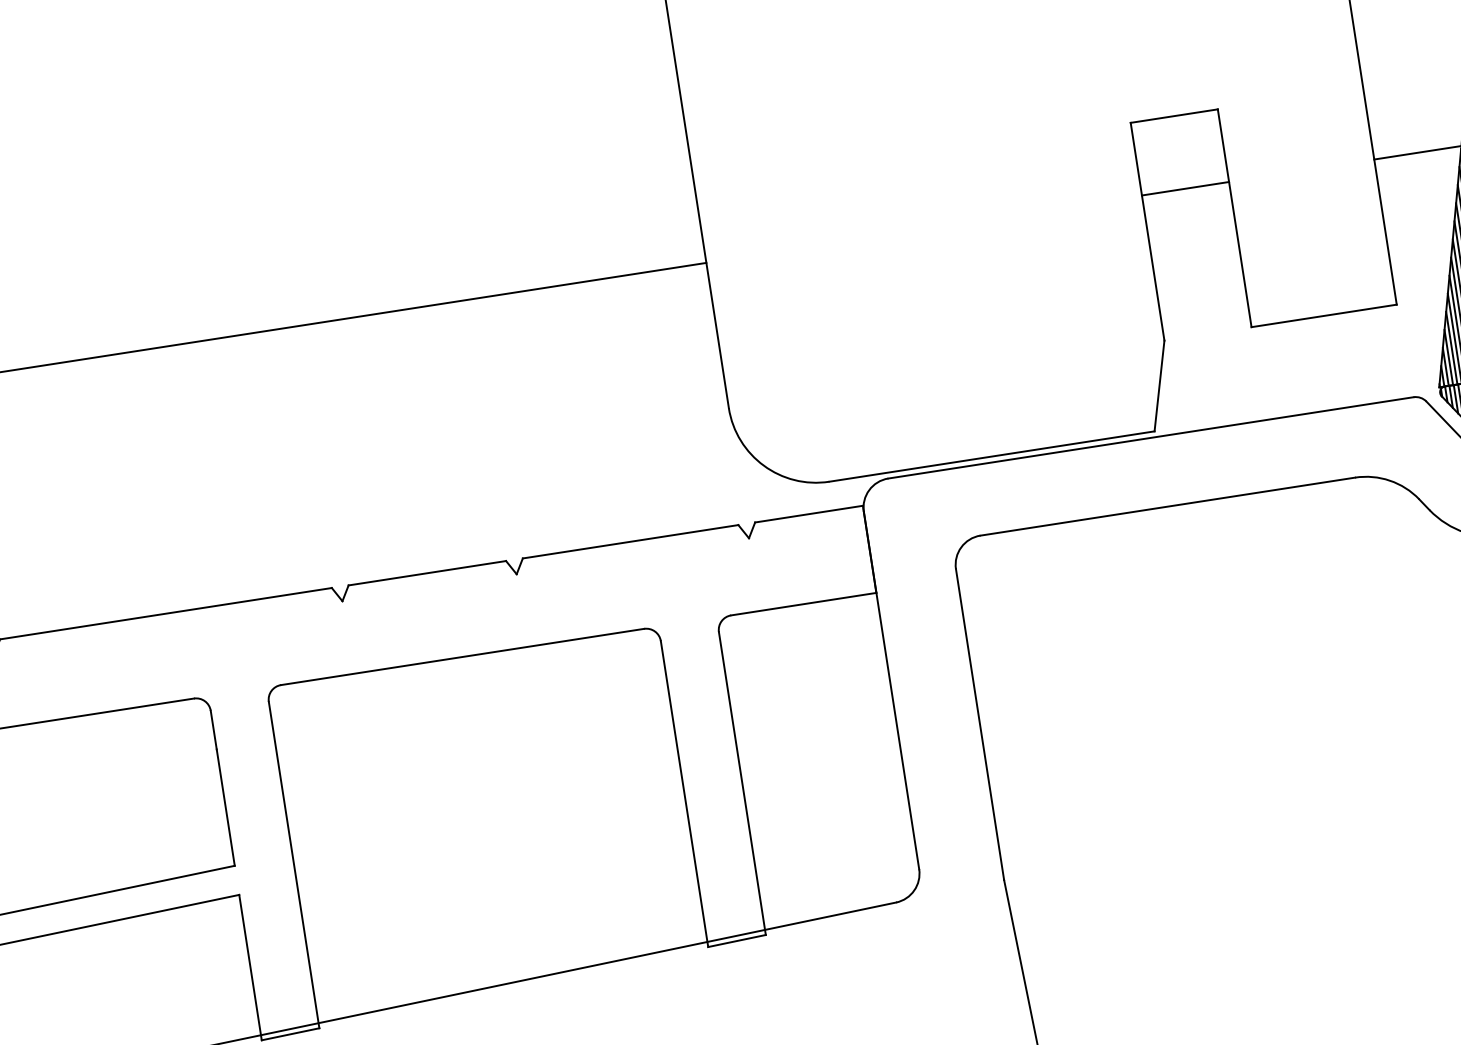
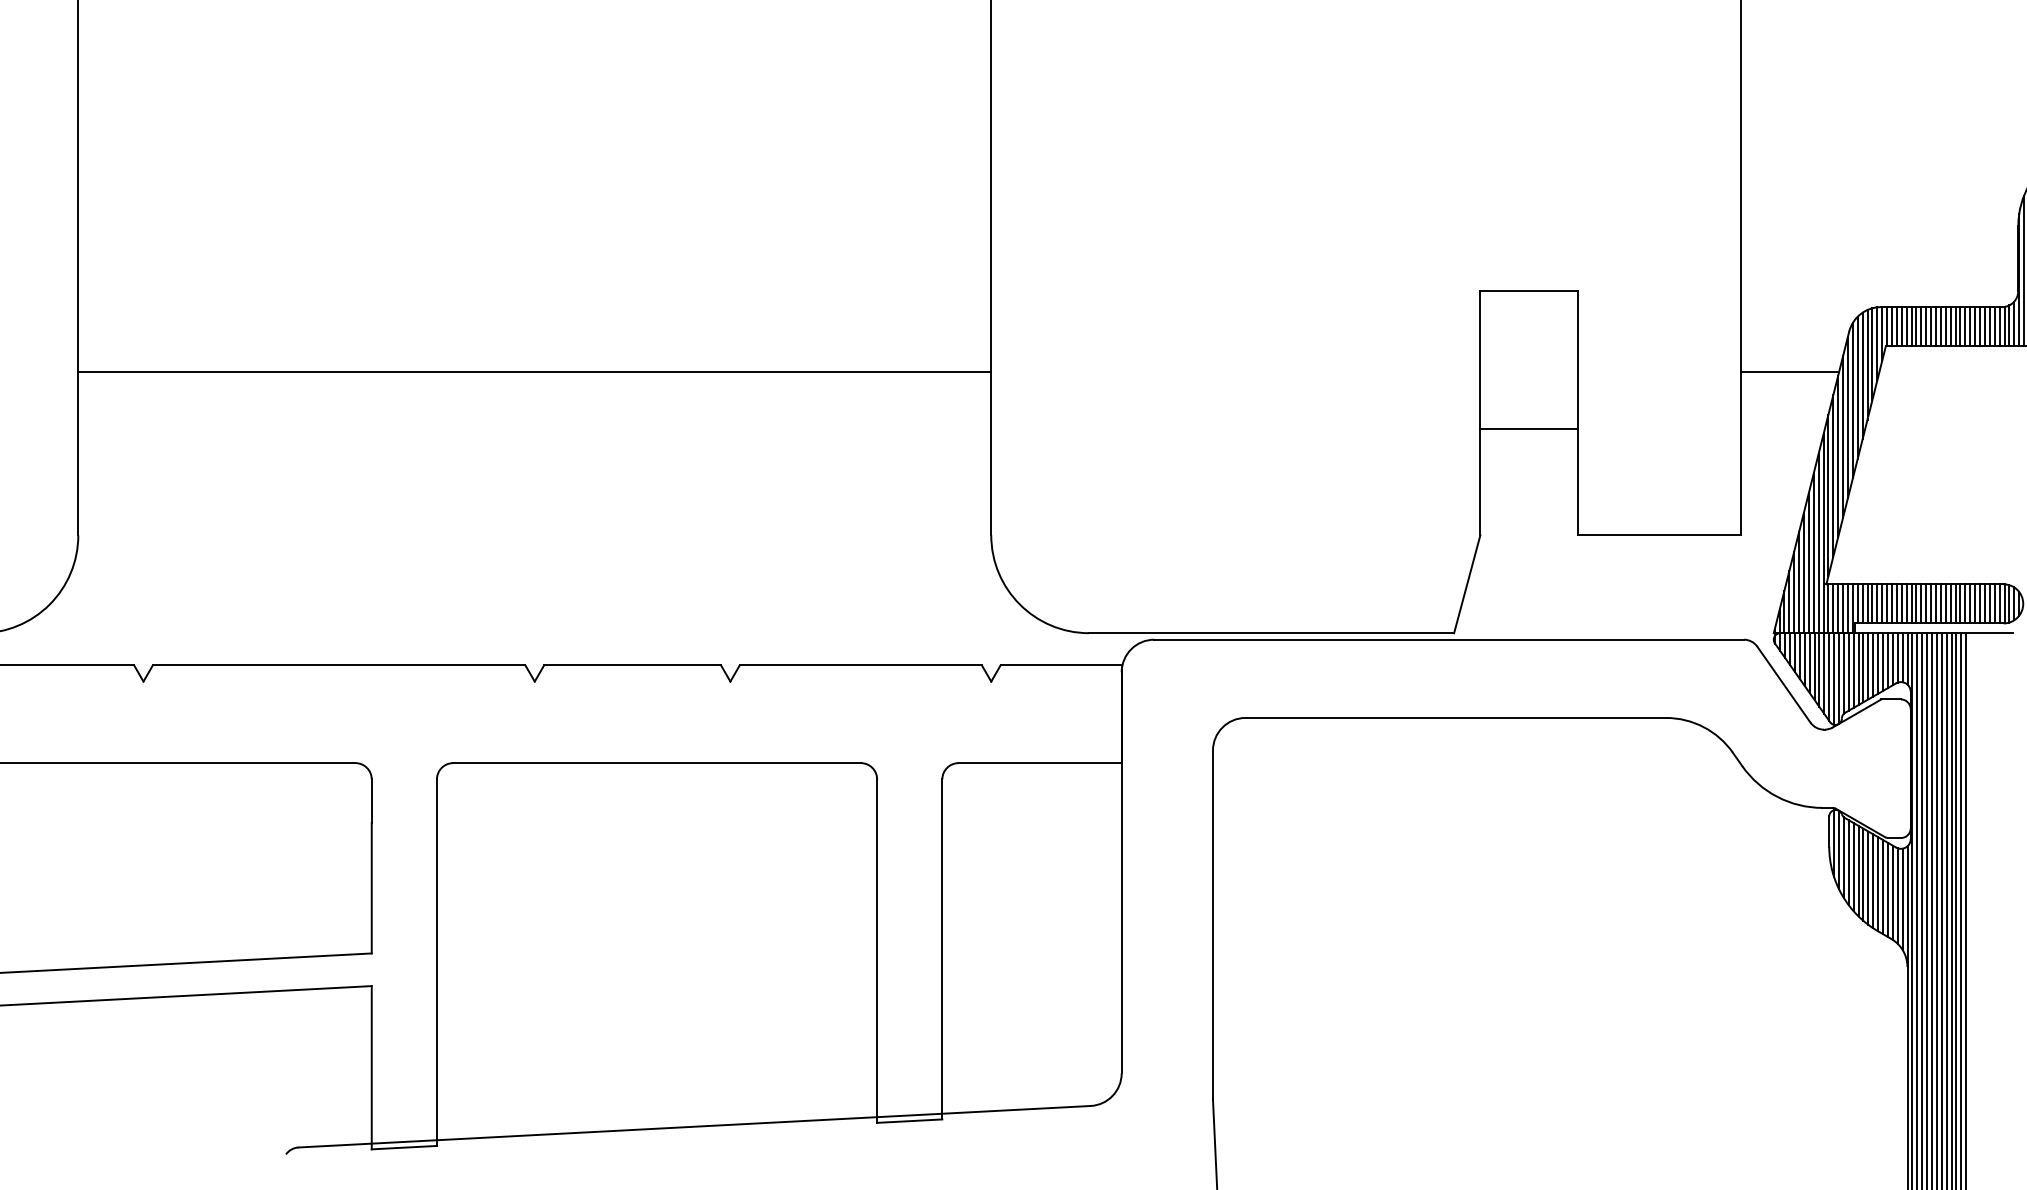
line: (1185, 188) -> (1529, 429), moved

